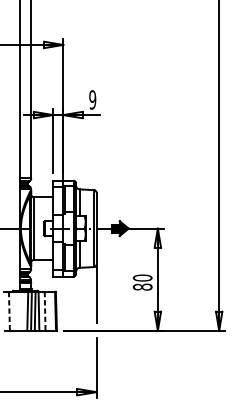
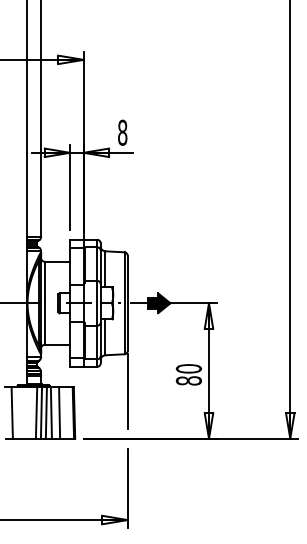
text: (92, 99) -> (122, 132), 9 -> 8
line: (9, 311) -> (12, 412), dashed -> solid
line: (45, 311) -> (59, 412), dashed -> solid

